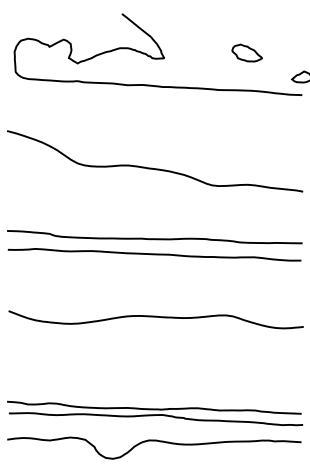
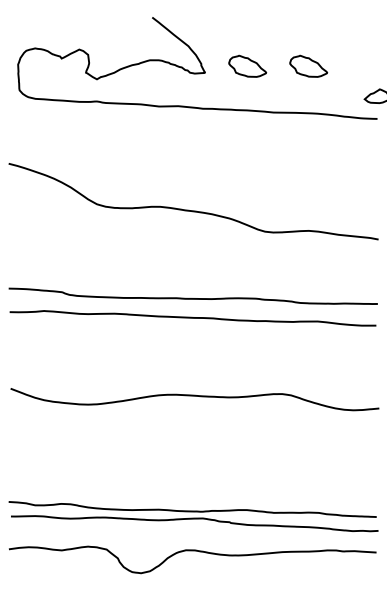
part: (198, 52) -> (247, 65), added

